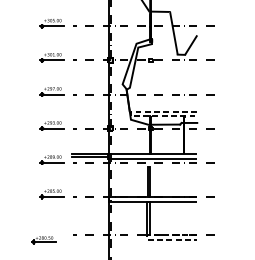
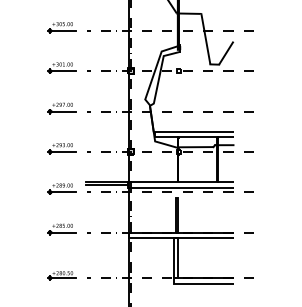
line: (130, 113) -> (154, 134), dashed -> solid
line: (147, 237) -> (174, 280), dashed -> solid
part: (43, 239) -> (61, 275), moved

